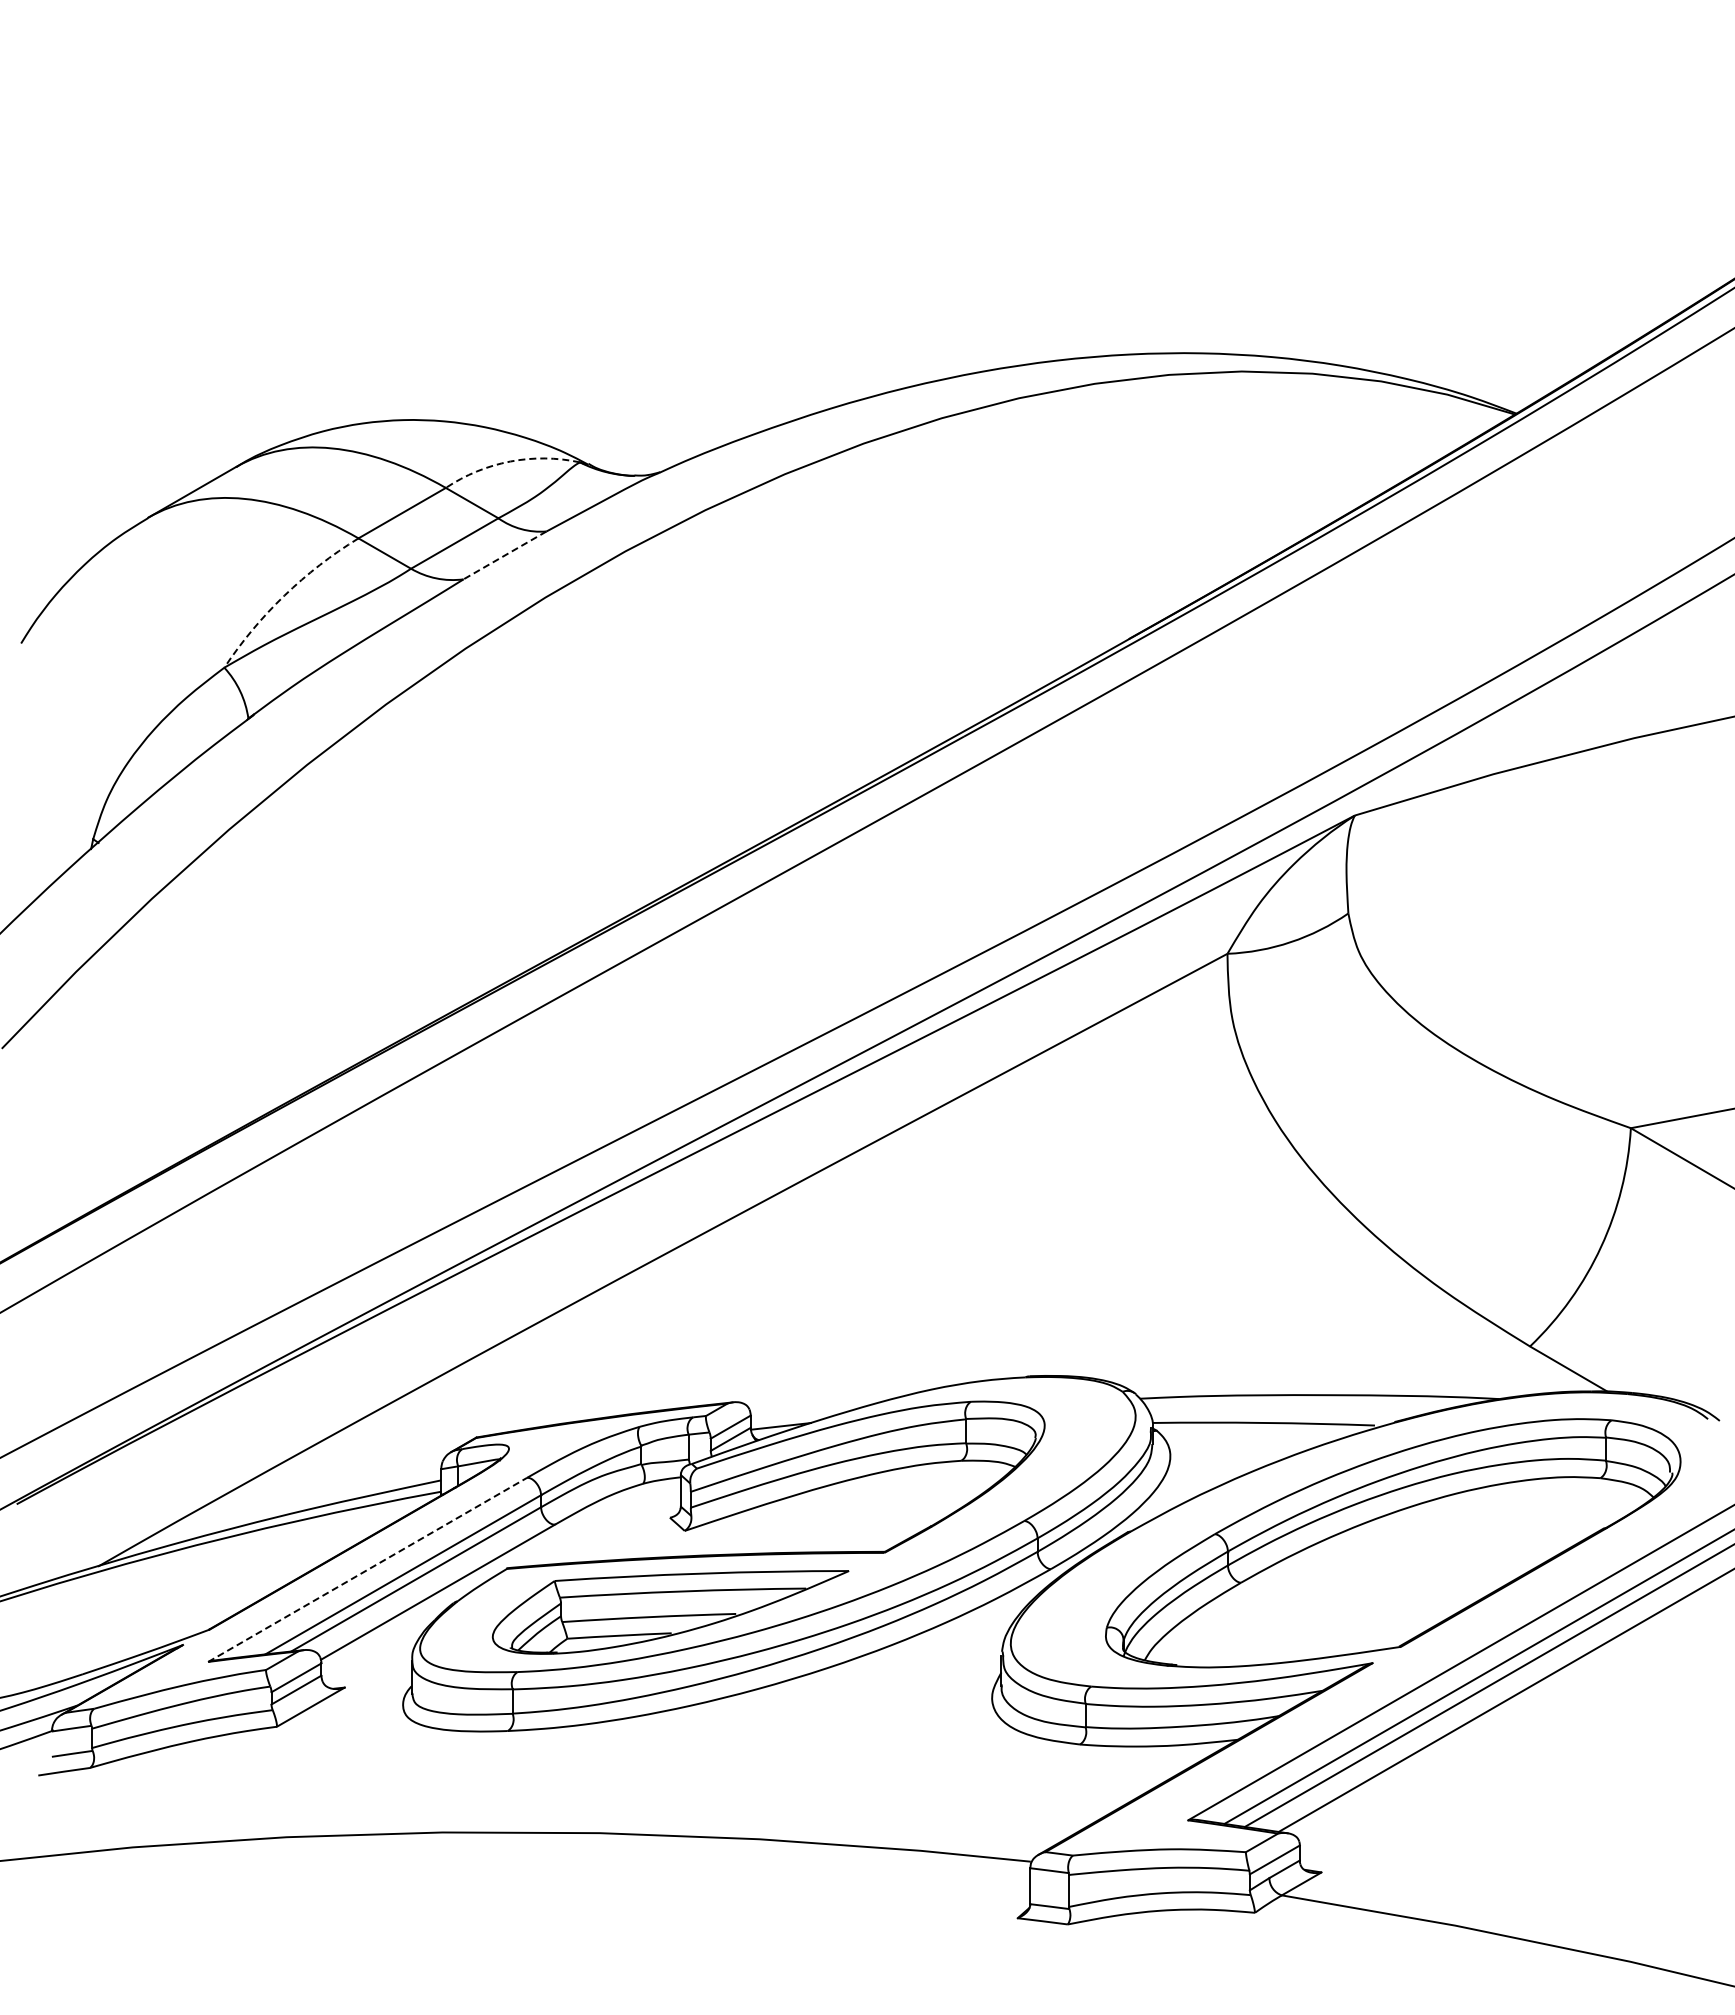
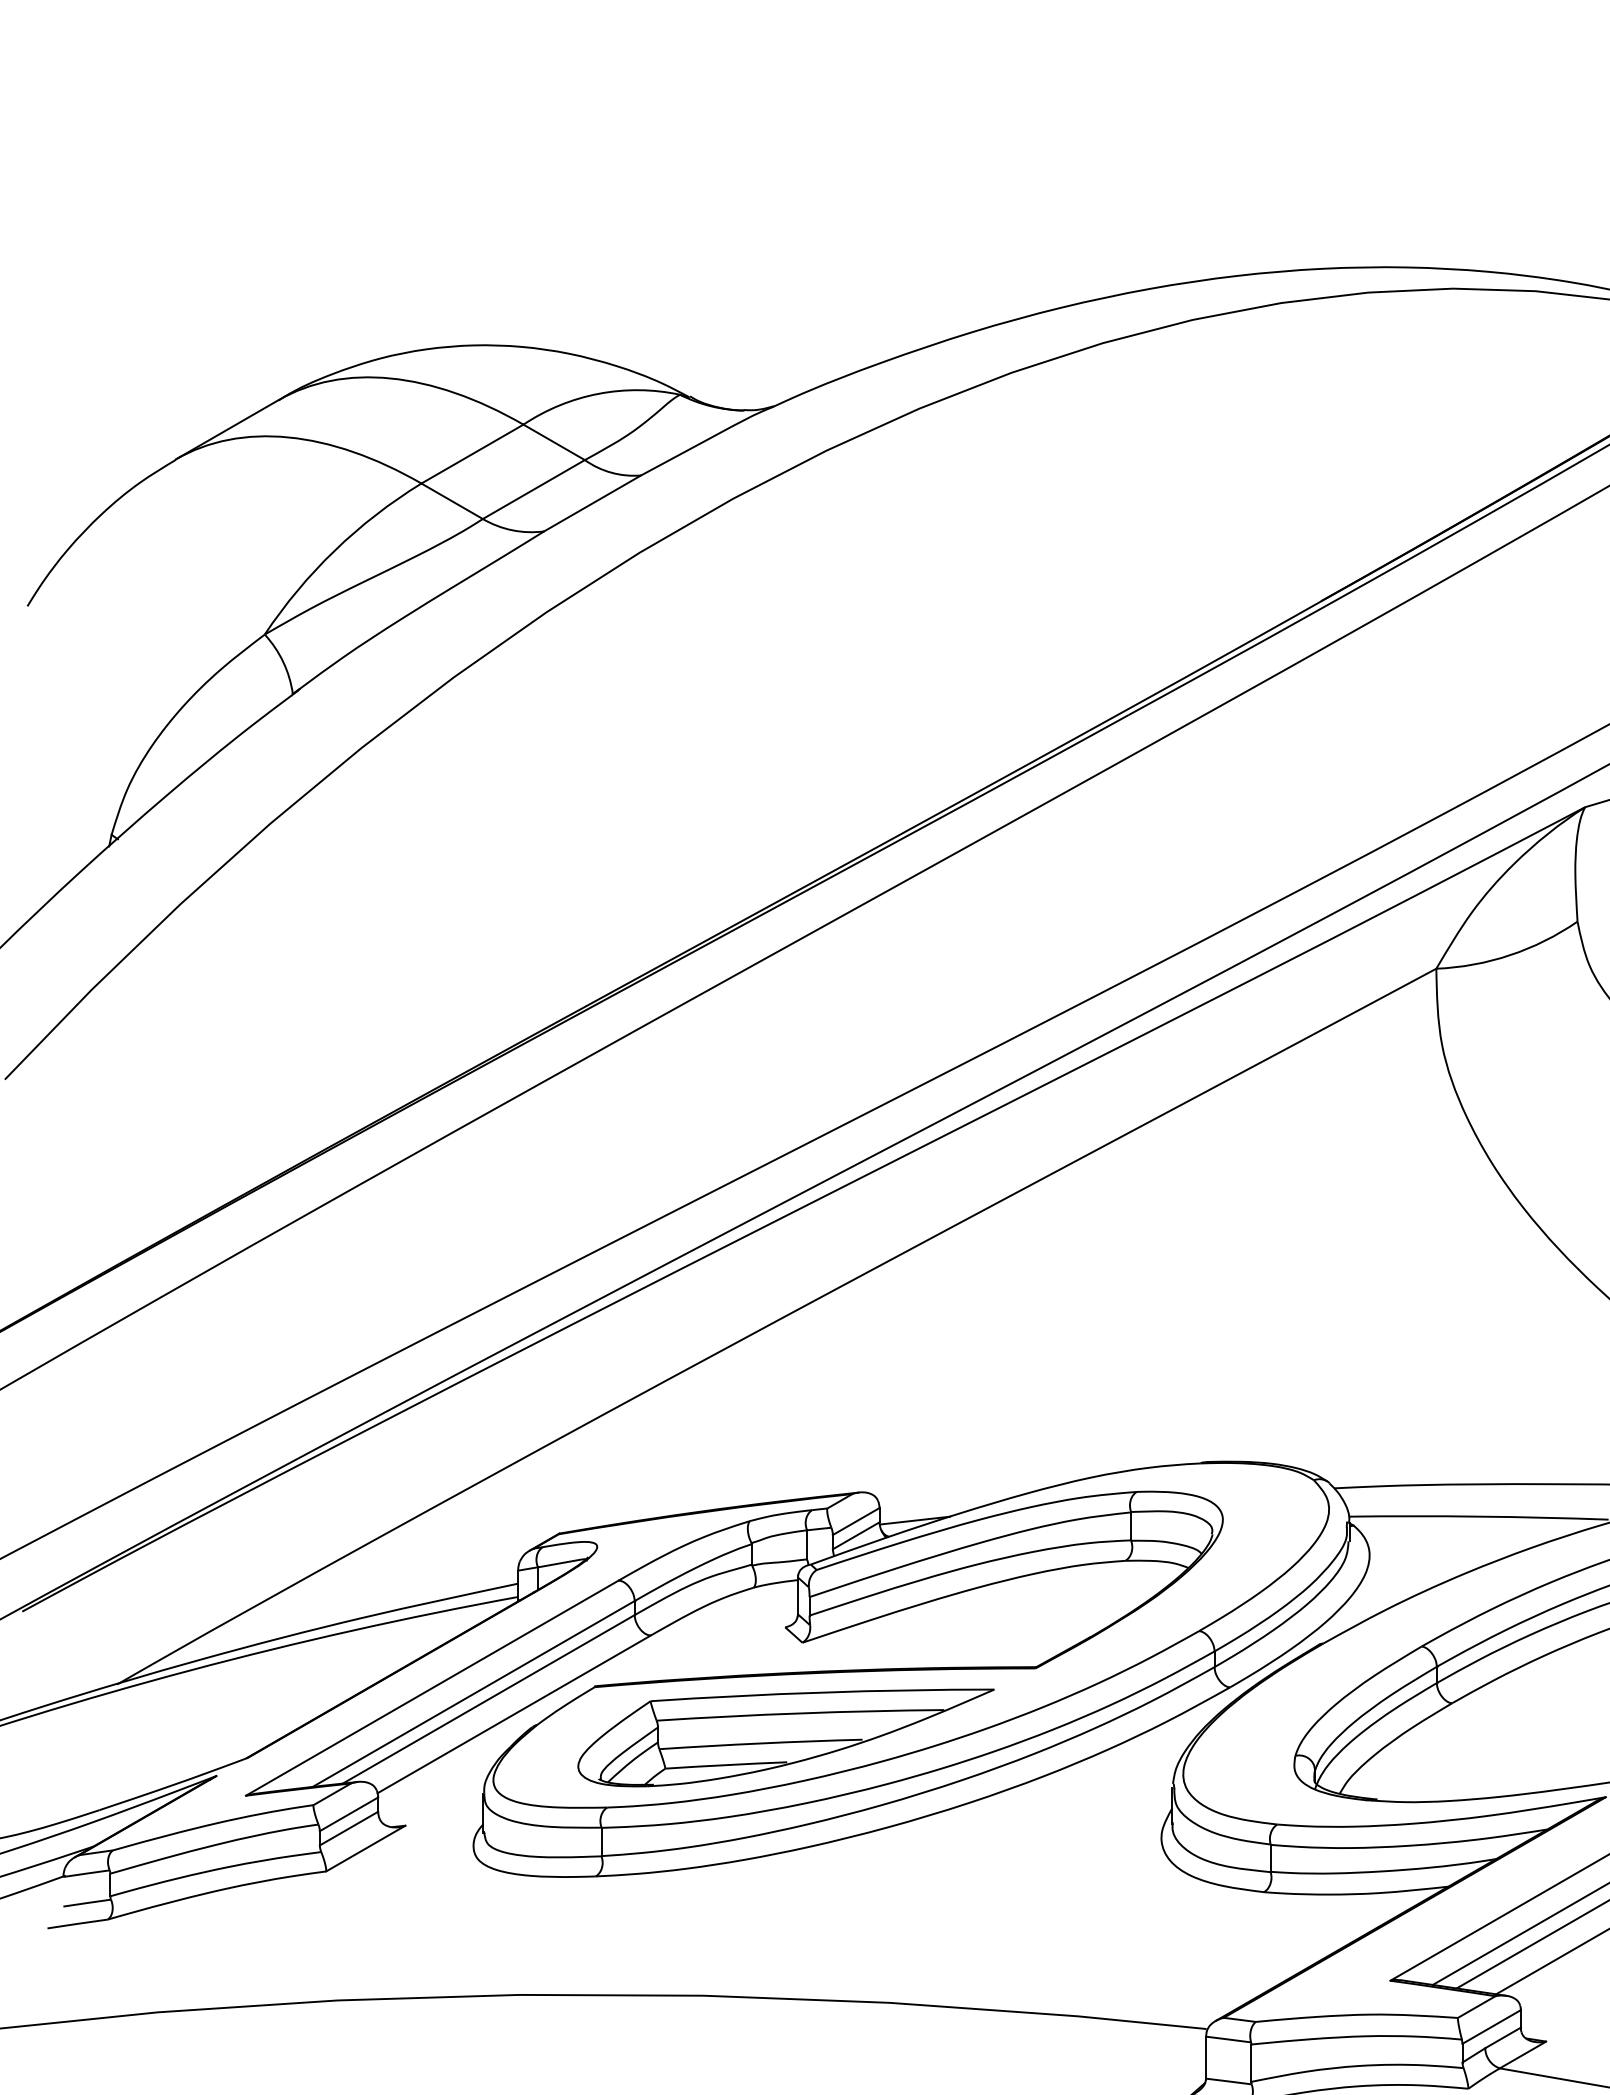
arc: (510, 461) -> (598, 393), dashed -> solid
line: (505, 555) -> (593, 503), dashed -> solid
arc: (284, 595) -> (335, 550), dashed -> solid
line: (368, 1569) -> (433, 1687), dashed -> solid

